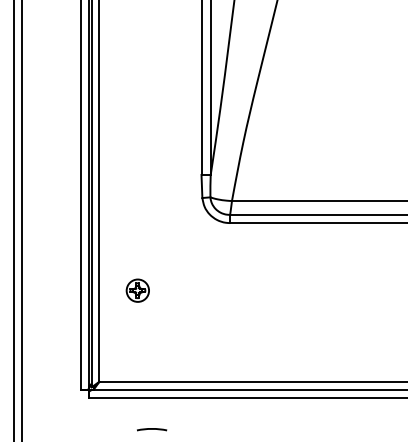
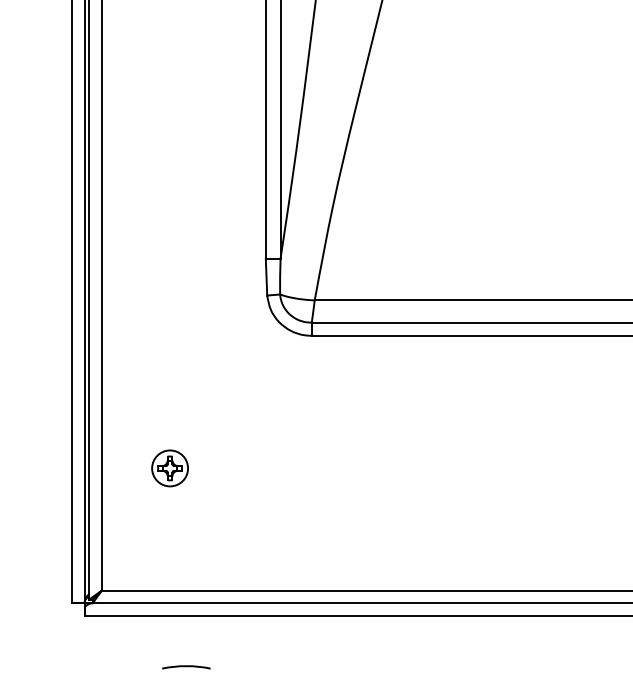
part: (137, 290) -> (169, 468), moved

